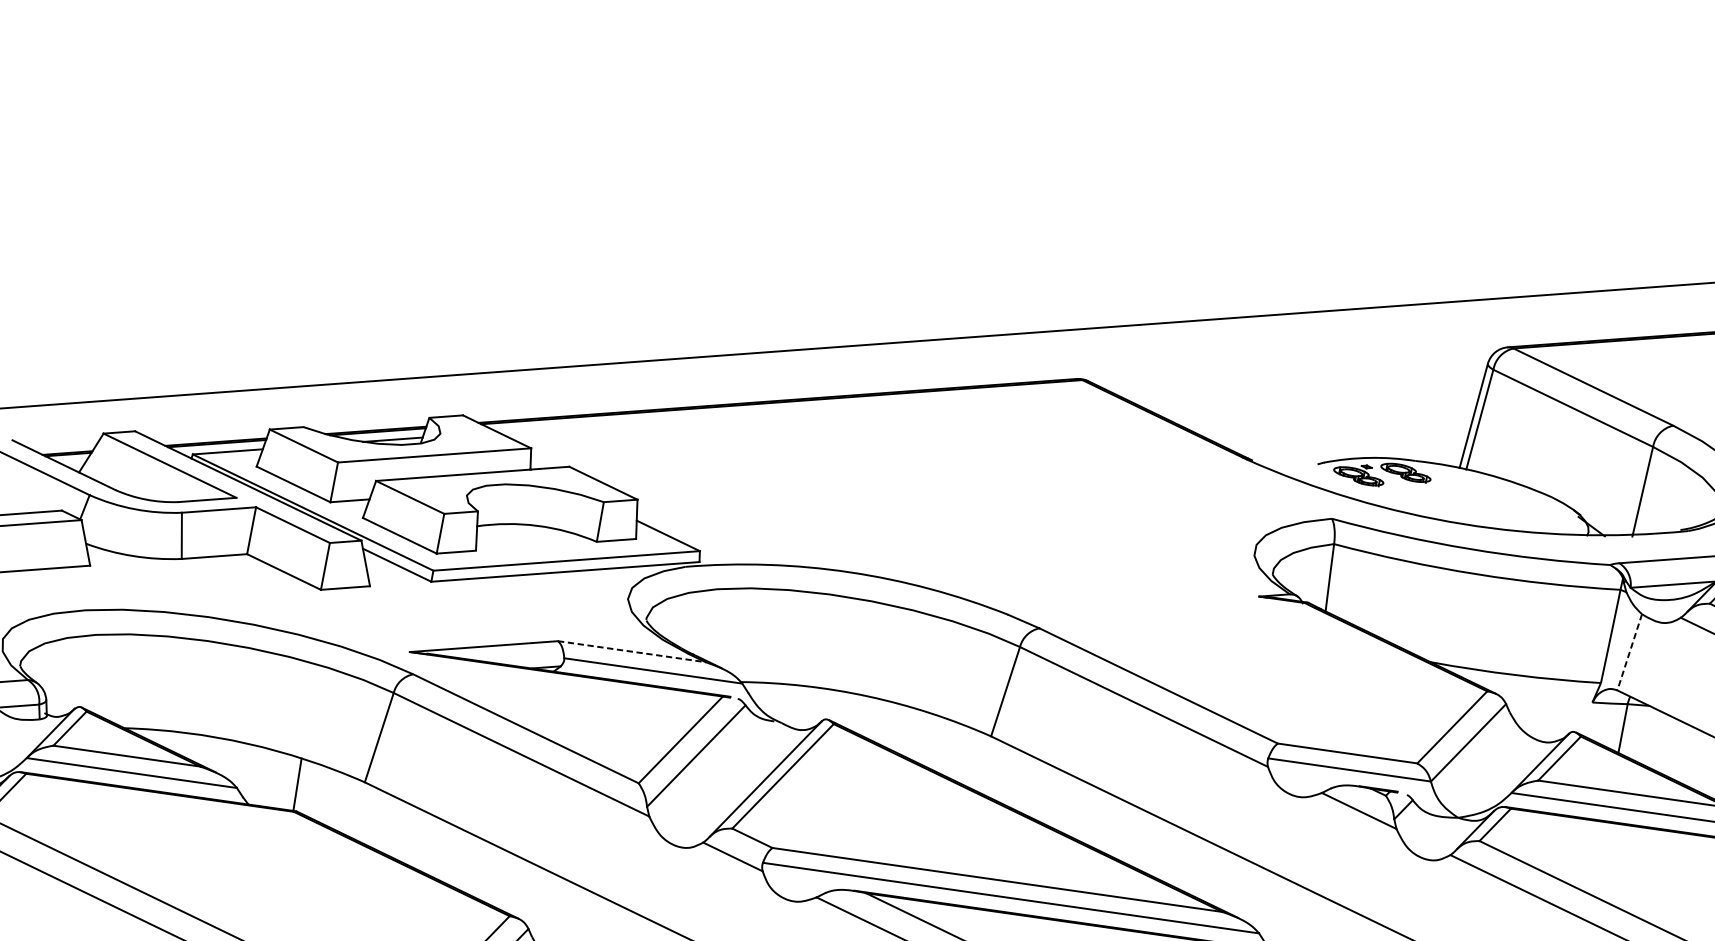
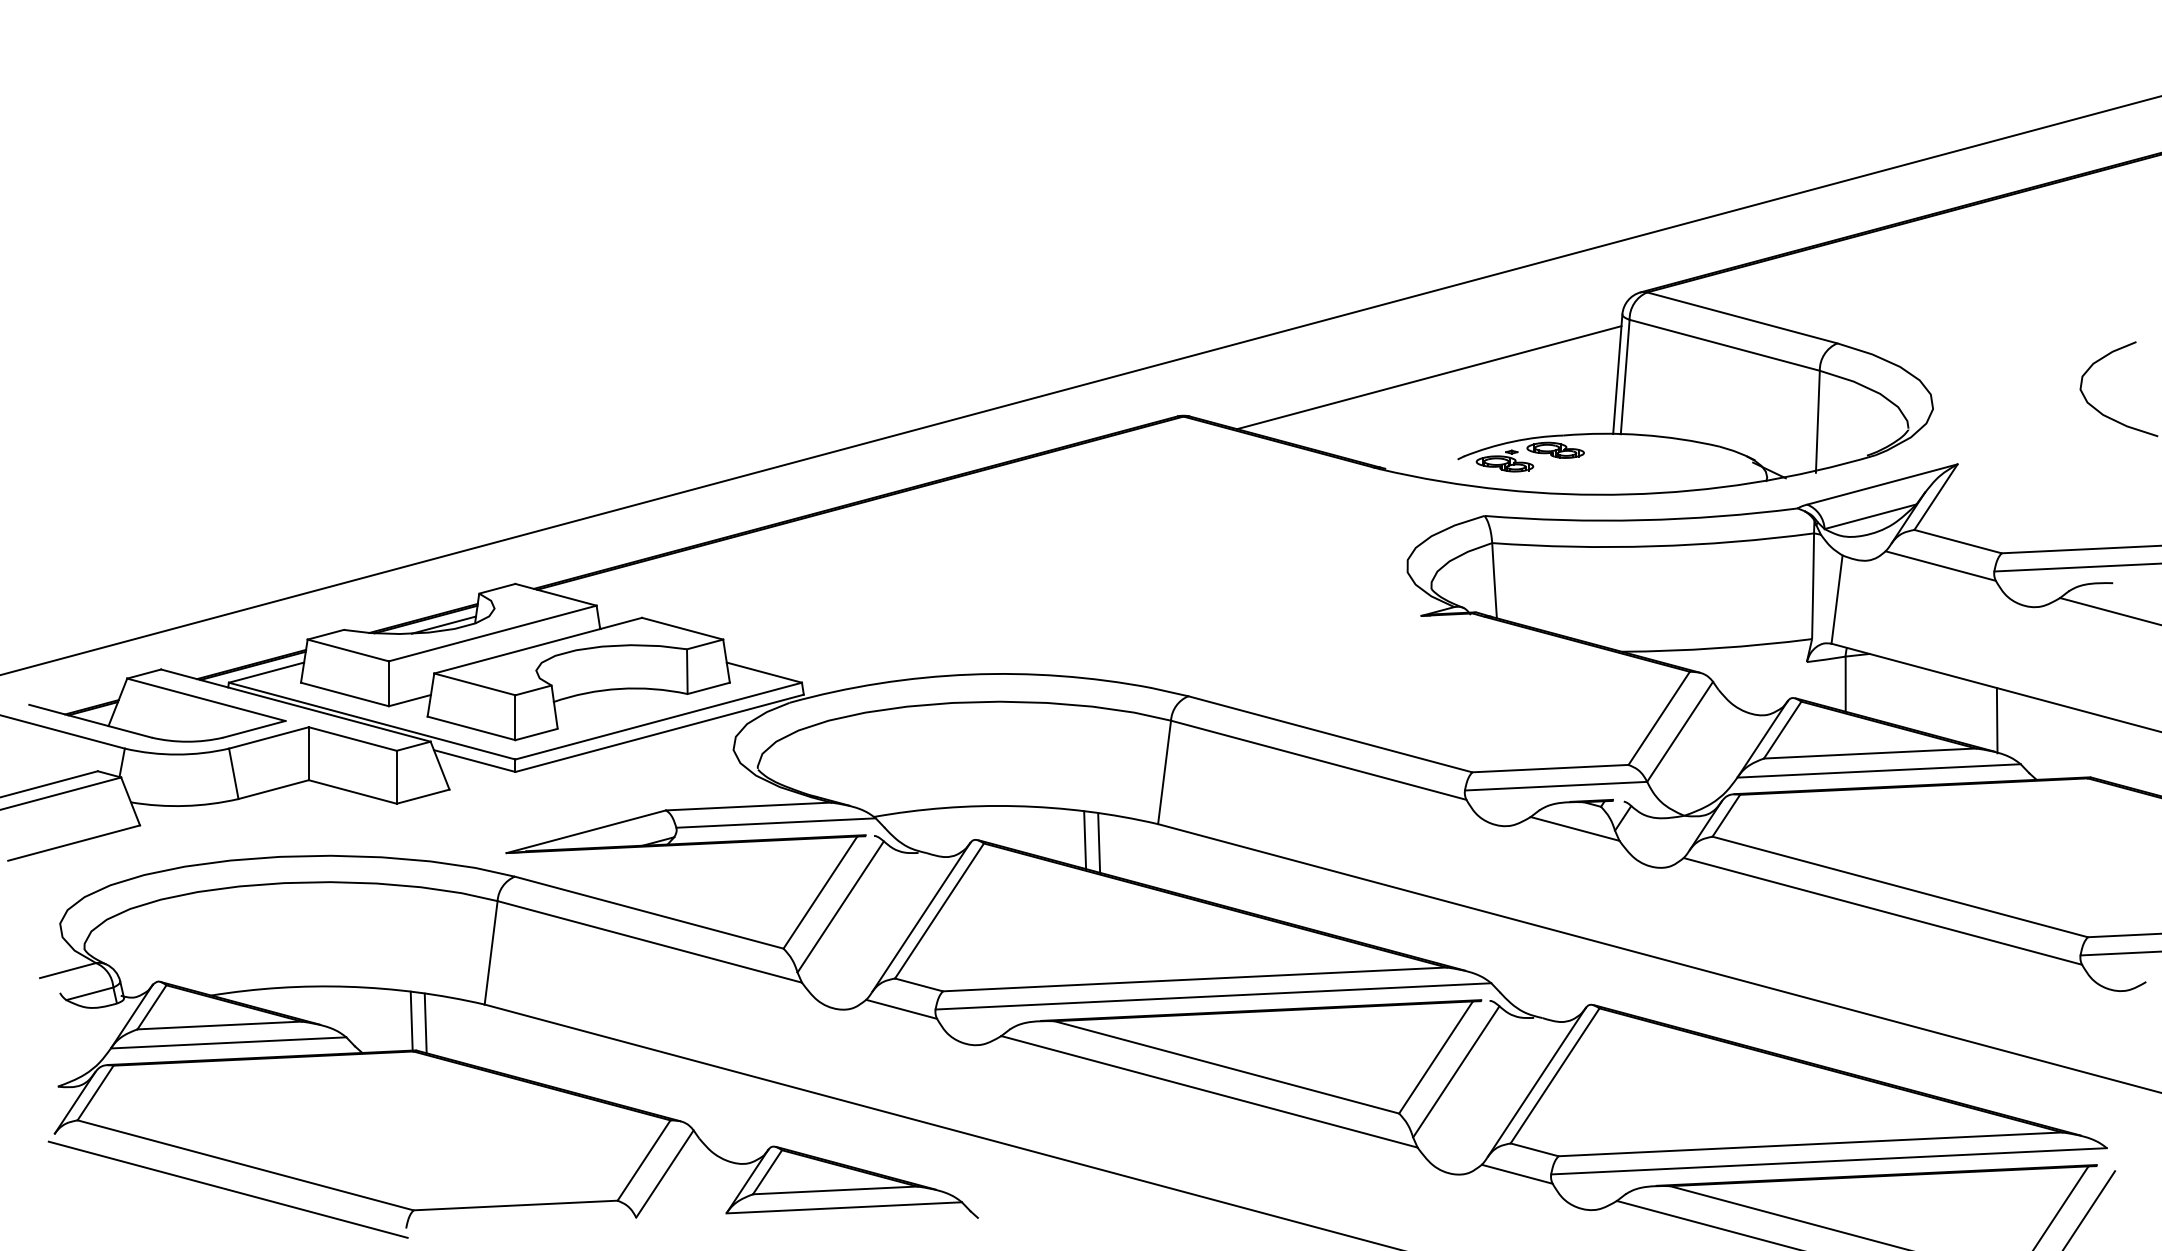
line: (1306, 387) -> (1429, 377), added
line: (631, 651) -> (748, 806), dashed -> solid
line: (1629, 653) -> (1836, 600), dashed -> solid
line: (924, 738) -> (1085, 840), added
line: (936, 742) -> (1099, 842), added
line: (309, 789) -> (425, 1023), added

